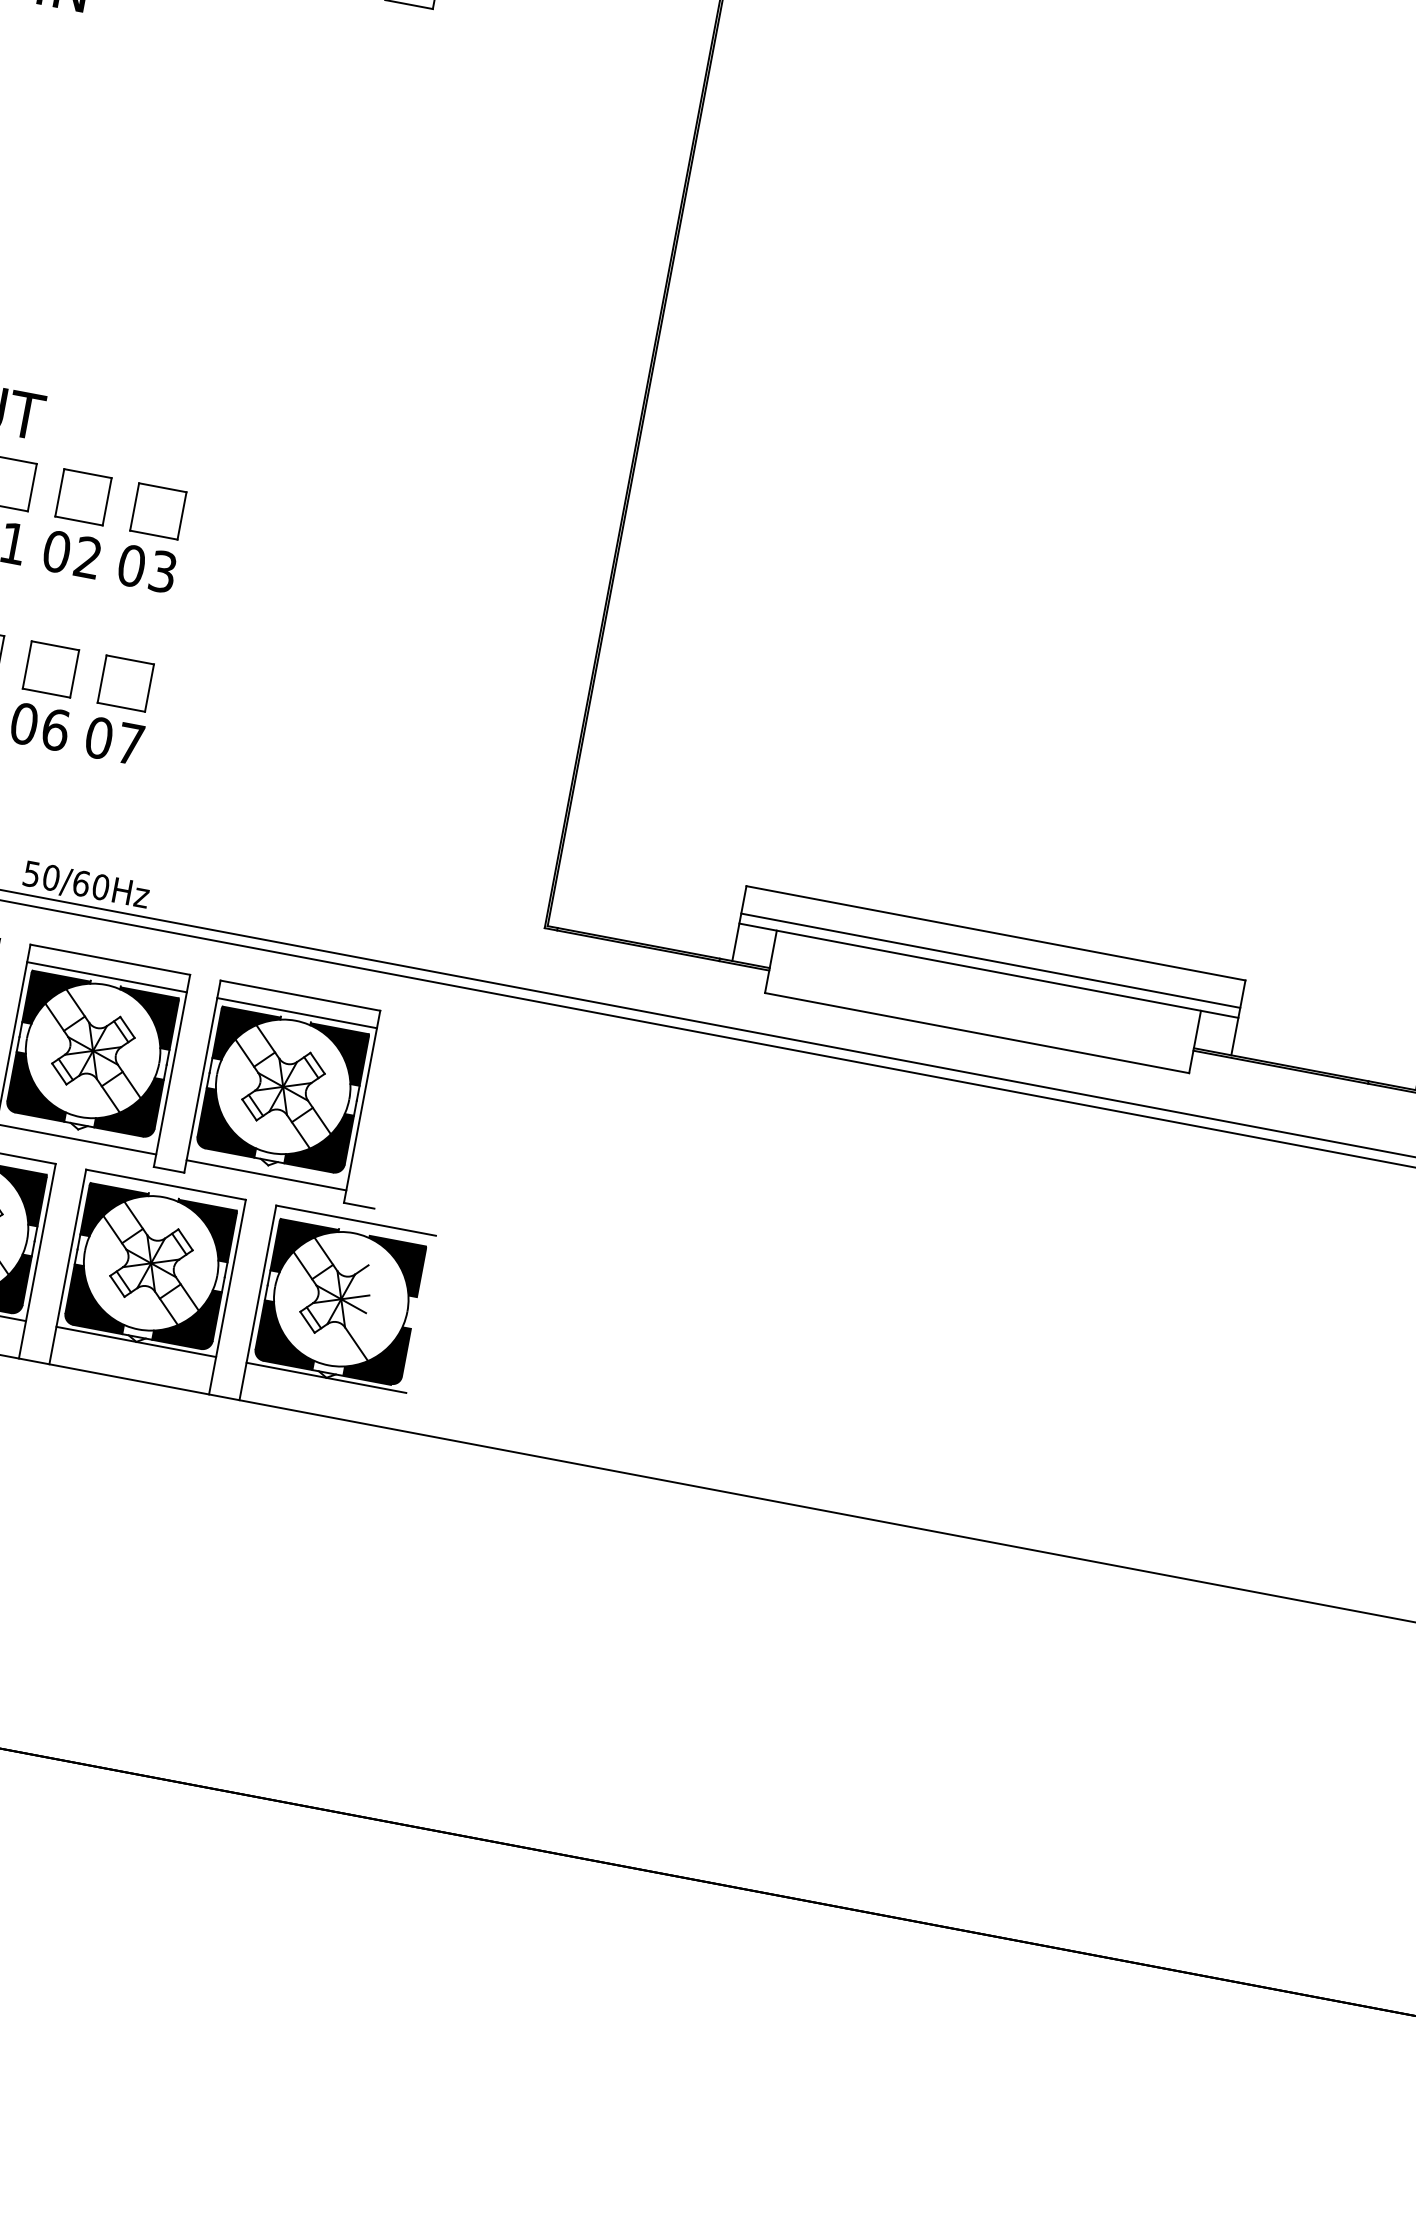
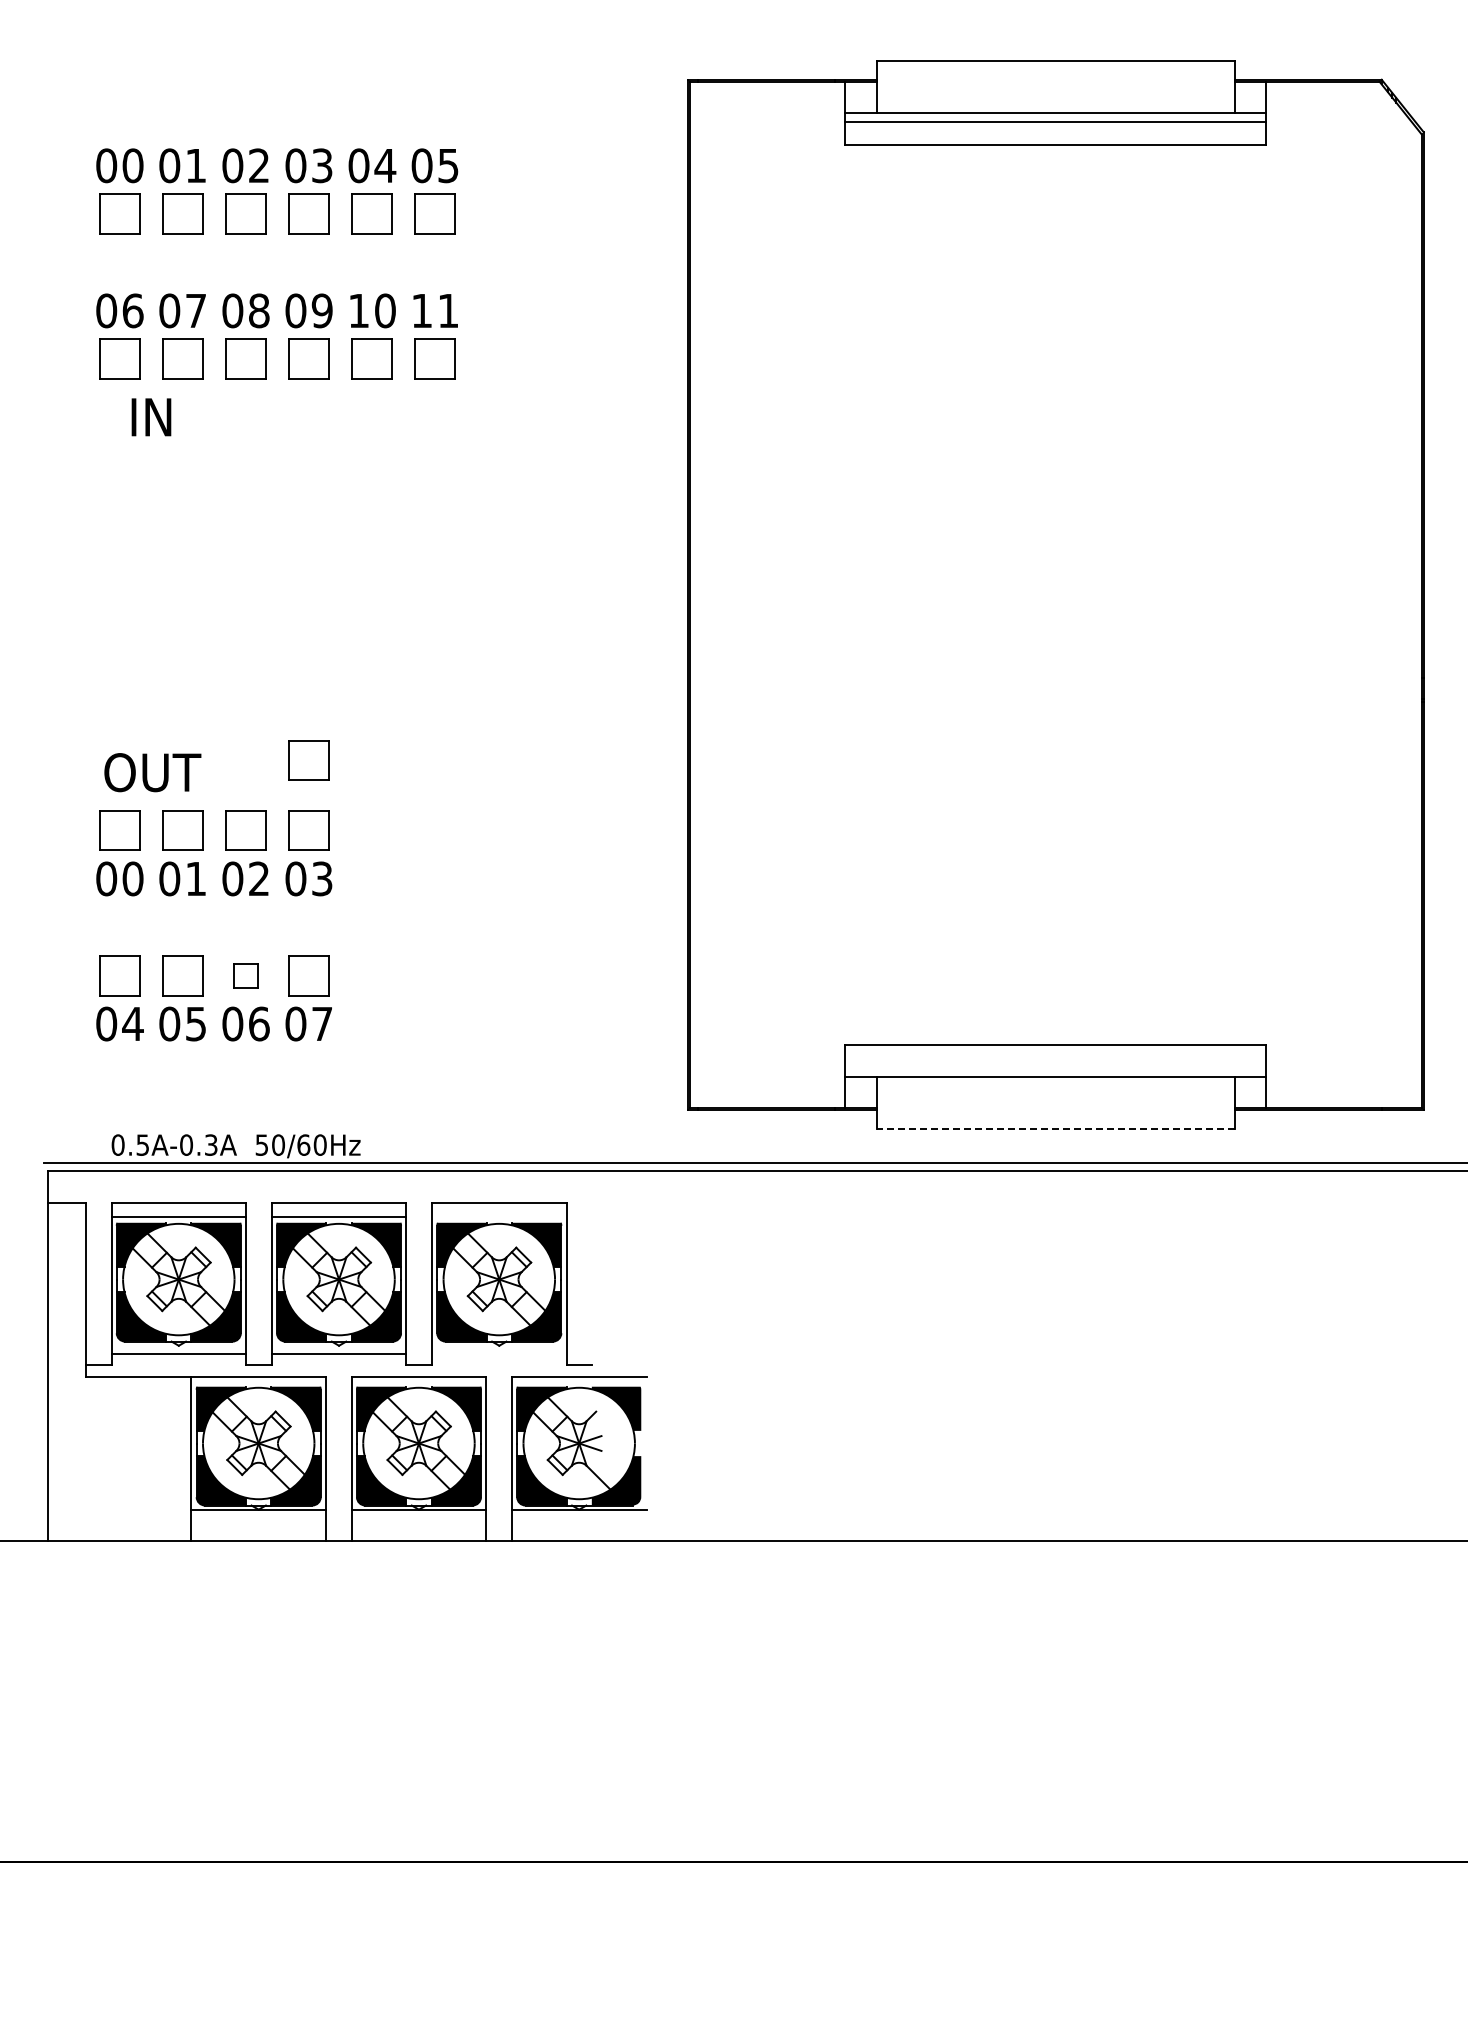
part: (173, 428) -> (308, 760), added
part: (50, 669) -> (245, 975), size x0.6
line: (990, 961) -> (1055, 1068), removed
line: (297, 1013) -> (499, 1217), removed
line: (976, 1033) -> (1055, 1129), solid -> dashed
line: (266, 1175) -> (499, 1354), removed

